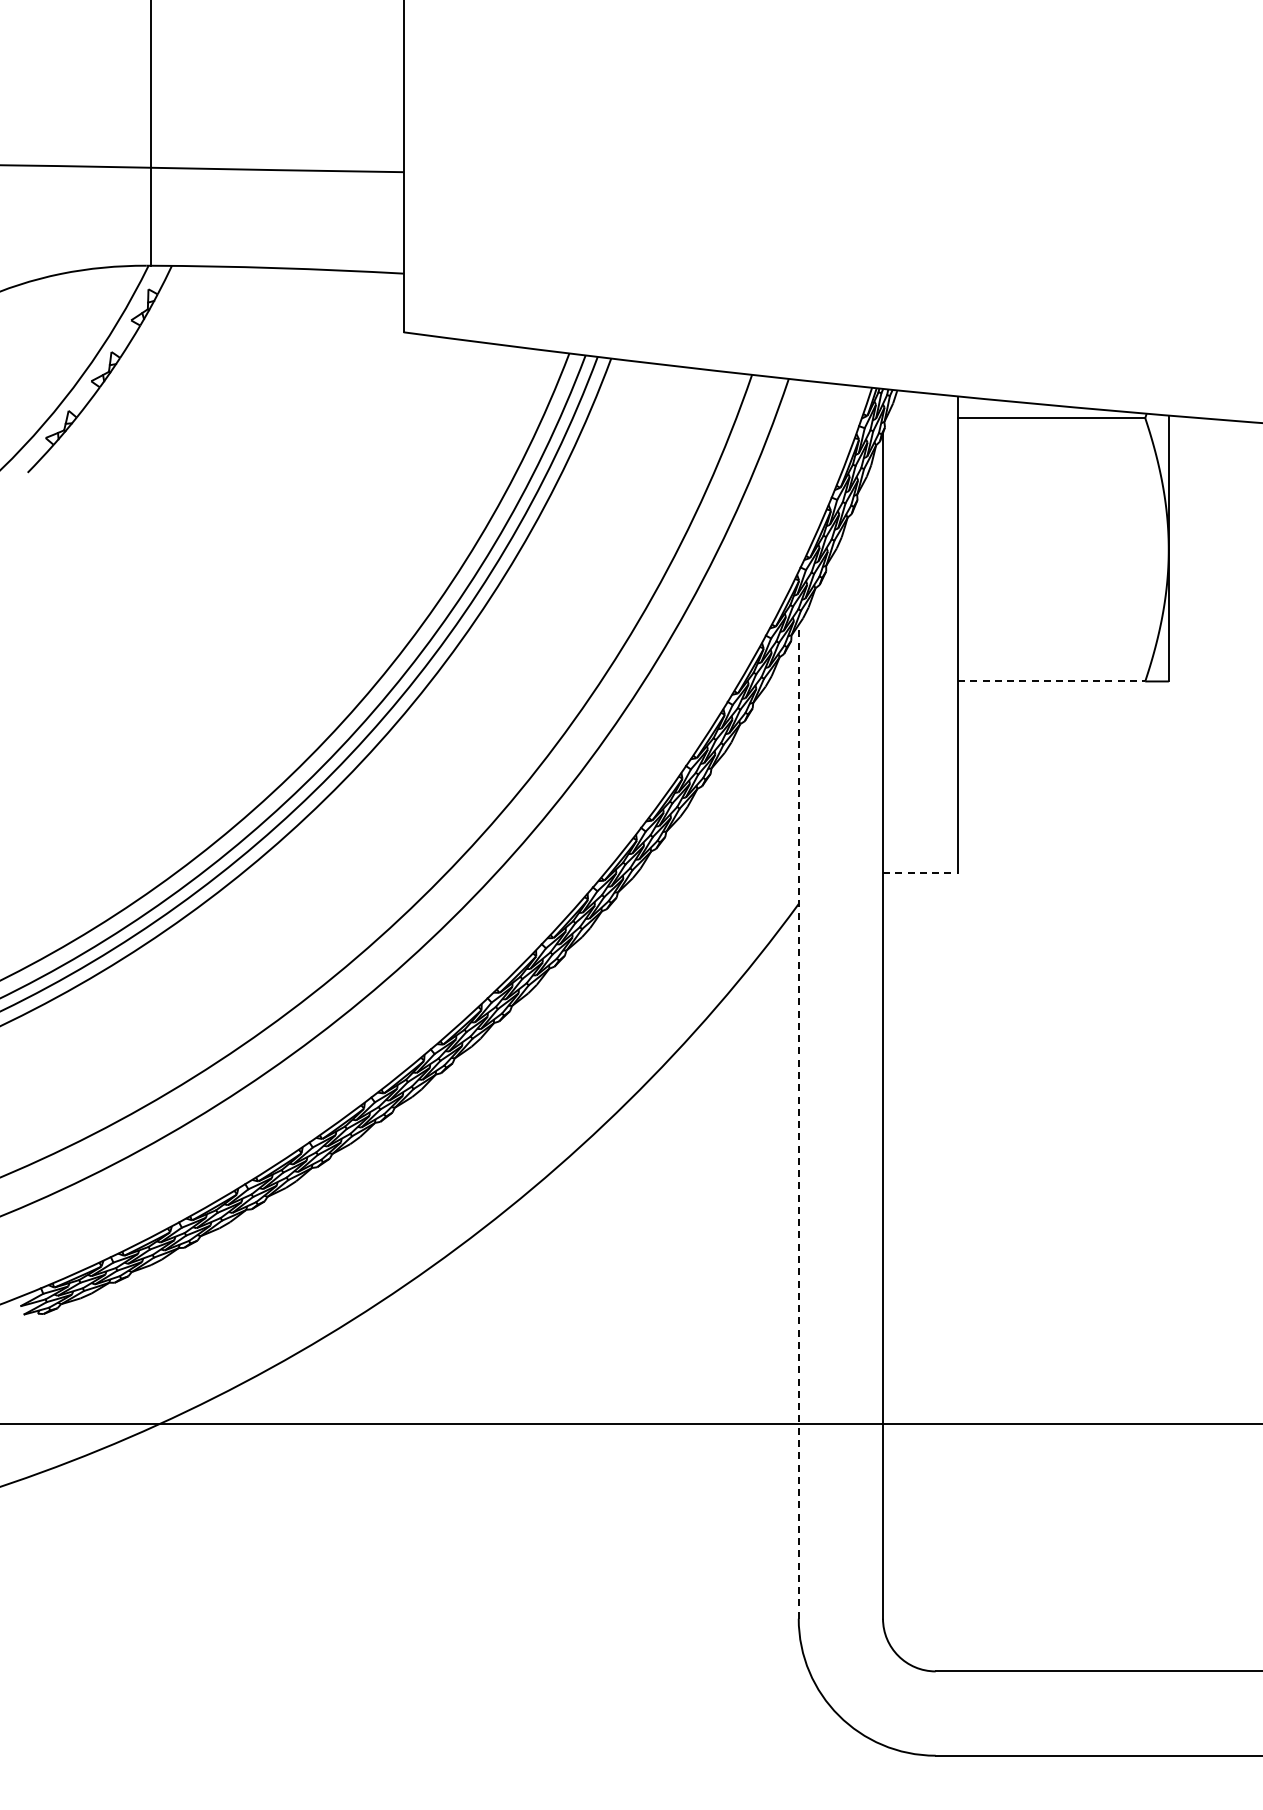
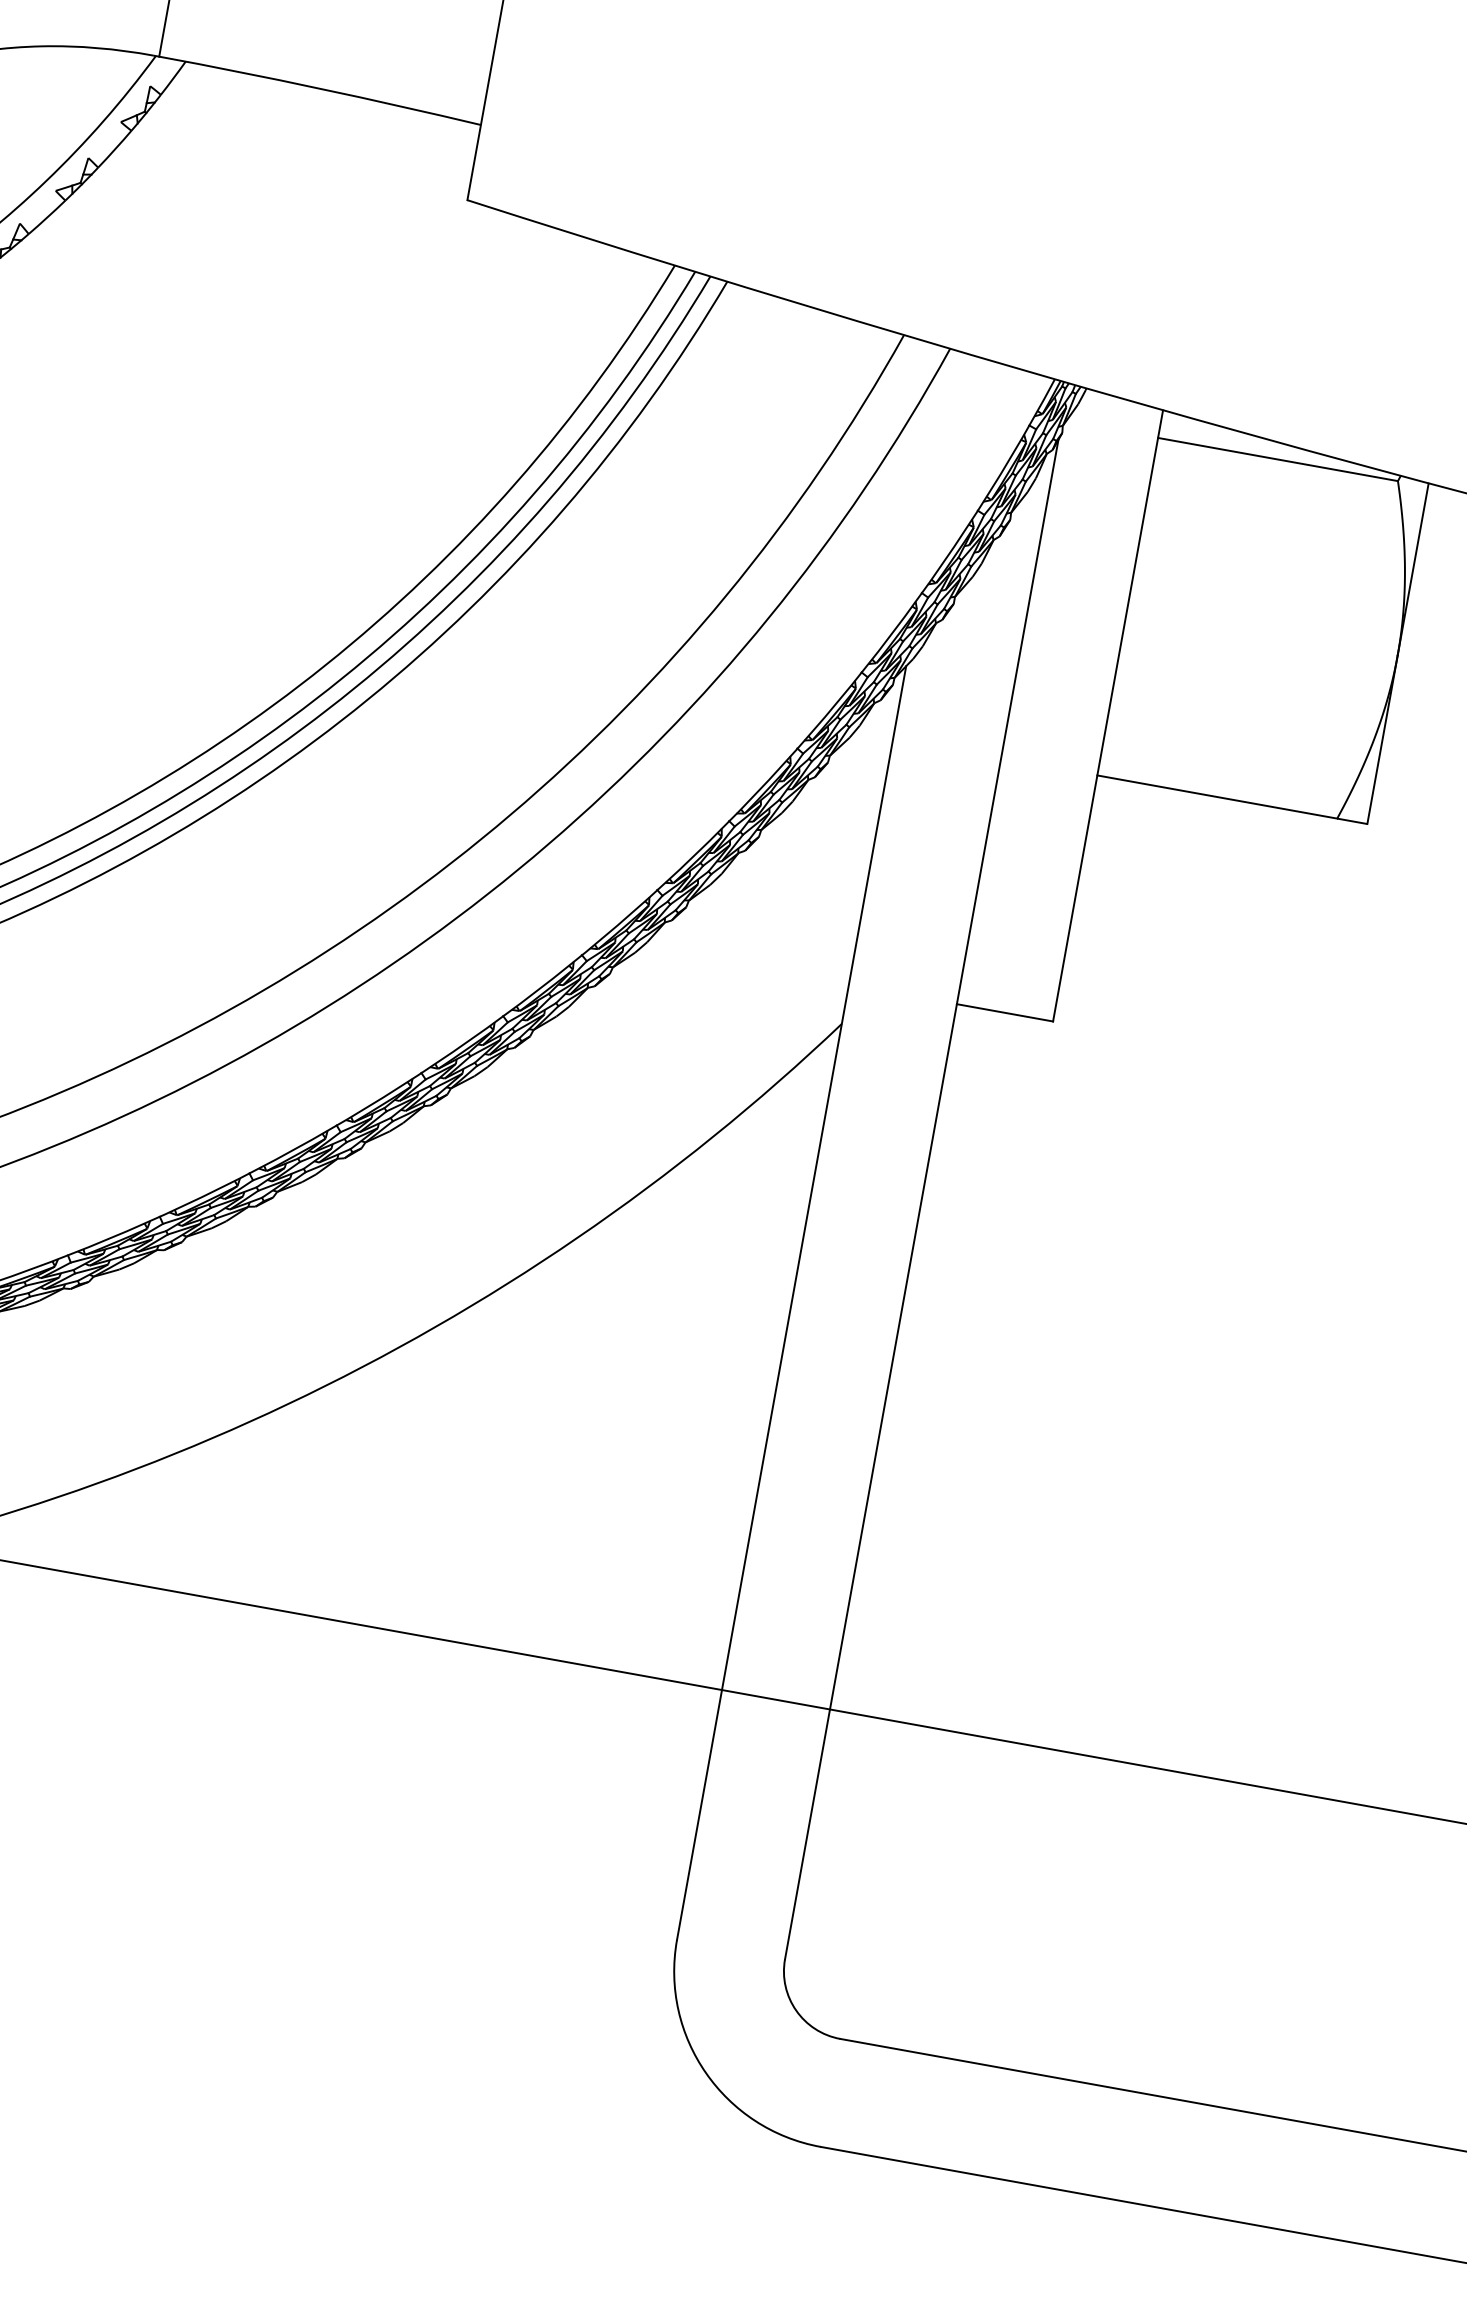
line: (1051, 681) -> (1217, 797), dashed -> solid
line: (920, 873) -> (1004, 1012), dashed -> solid
line: (798, 1121) -> (791, 1302), dashed -> solid

